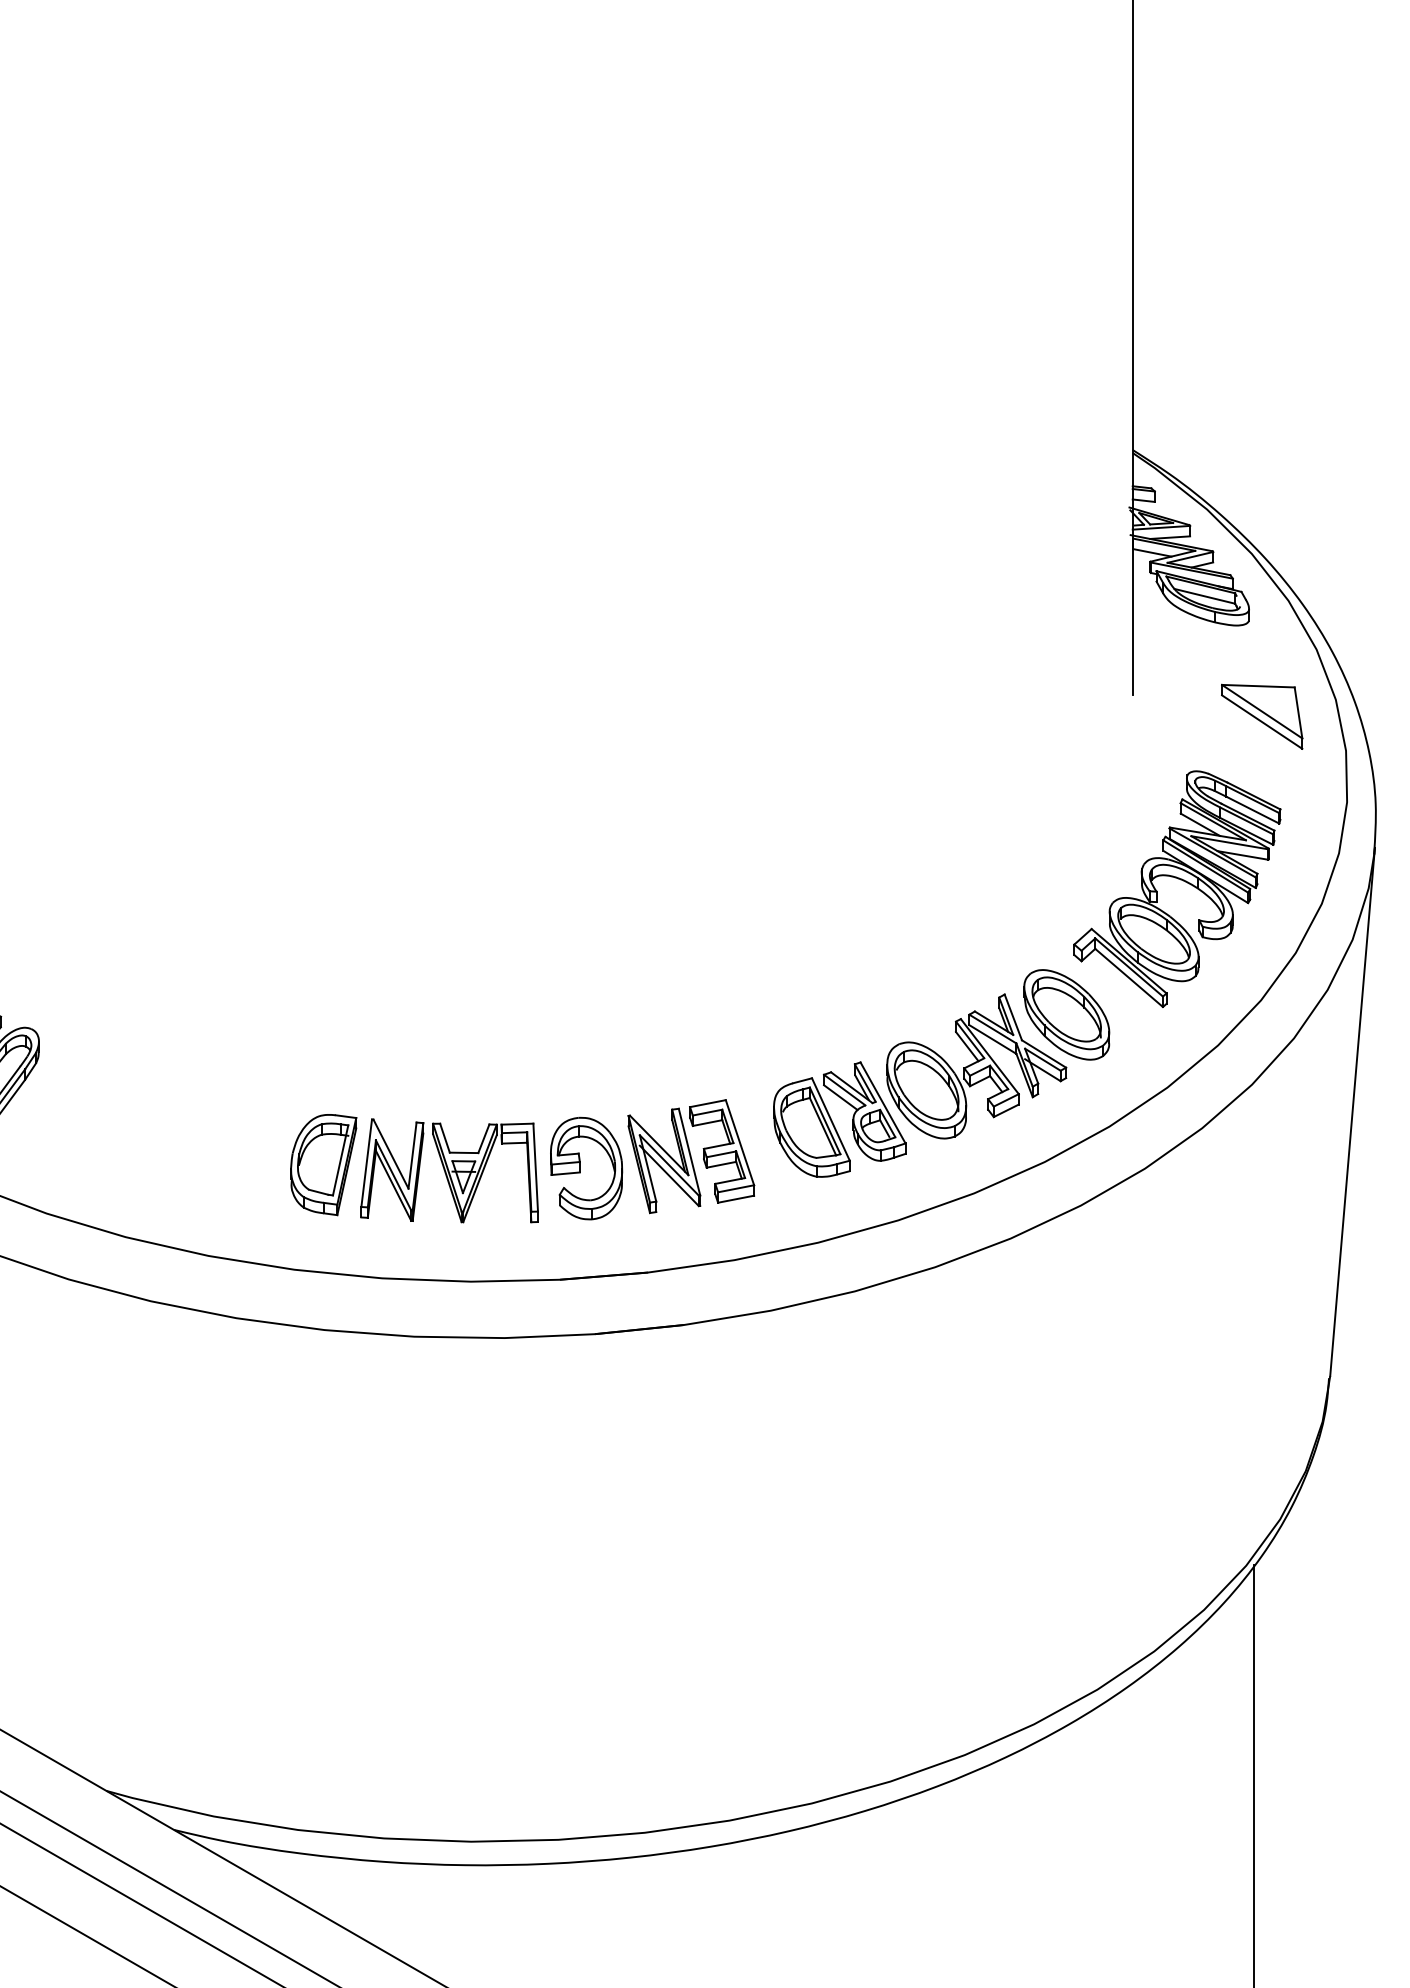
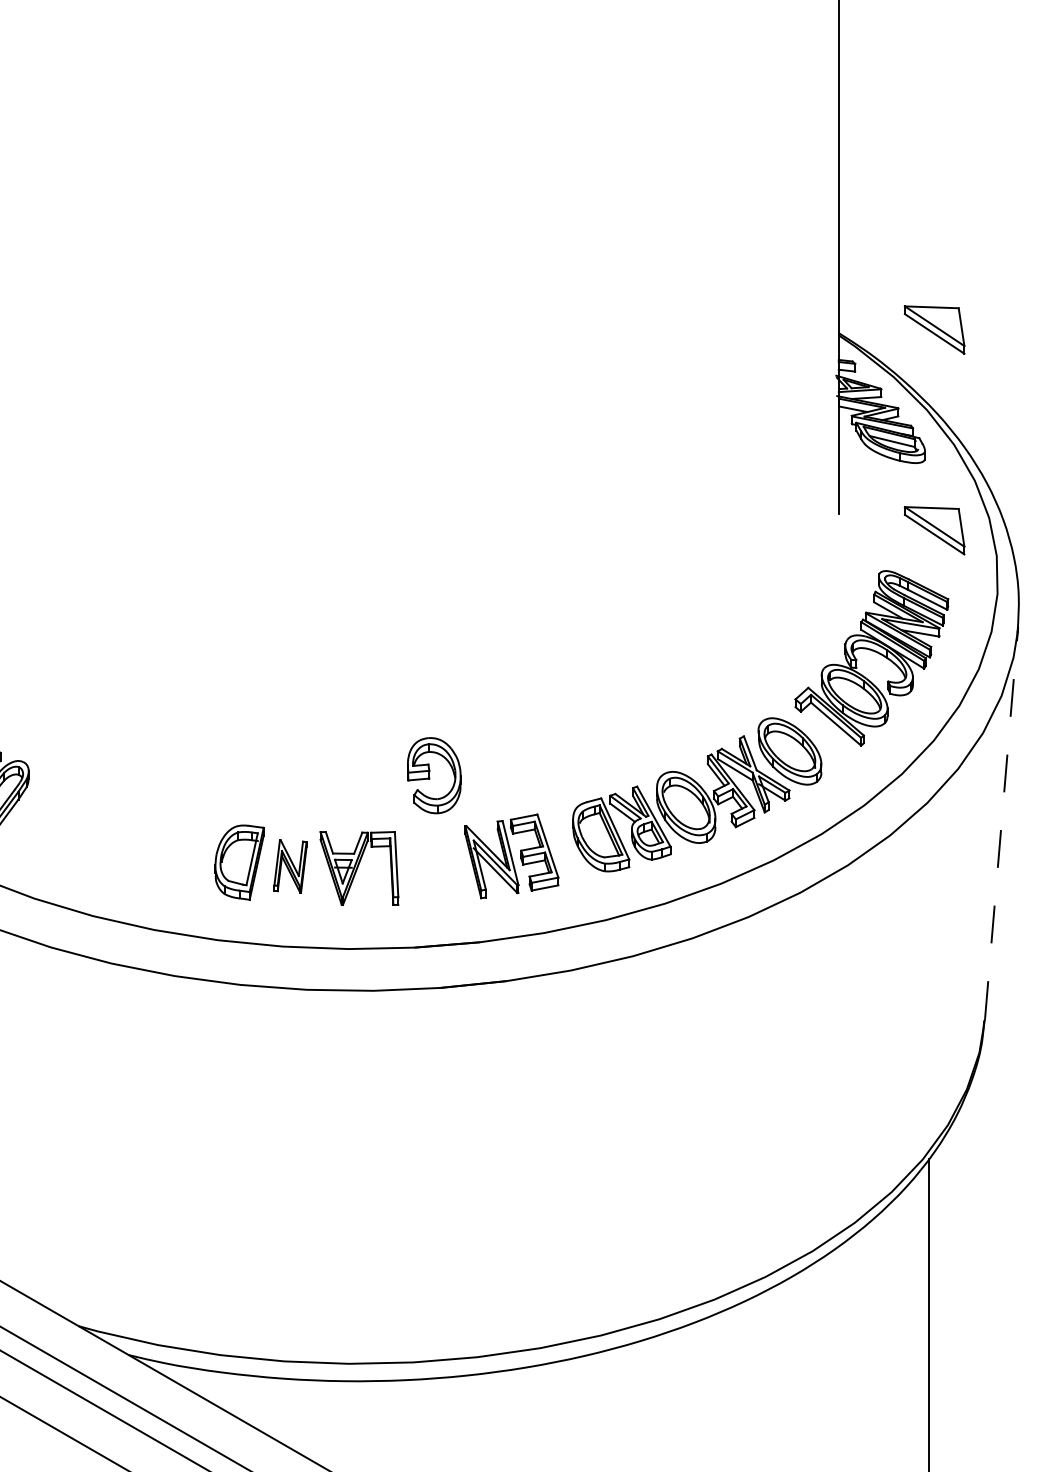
part: (1262, 445) -> (934, 329), added
line: (1352, 1111) -> (1001, 823), solid -> dashed
part: (586, 1168) -> (434, 775), moved
part: (392, 1169) -> (290, 865), size x0.7

